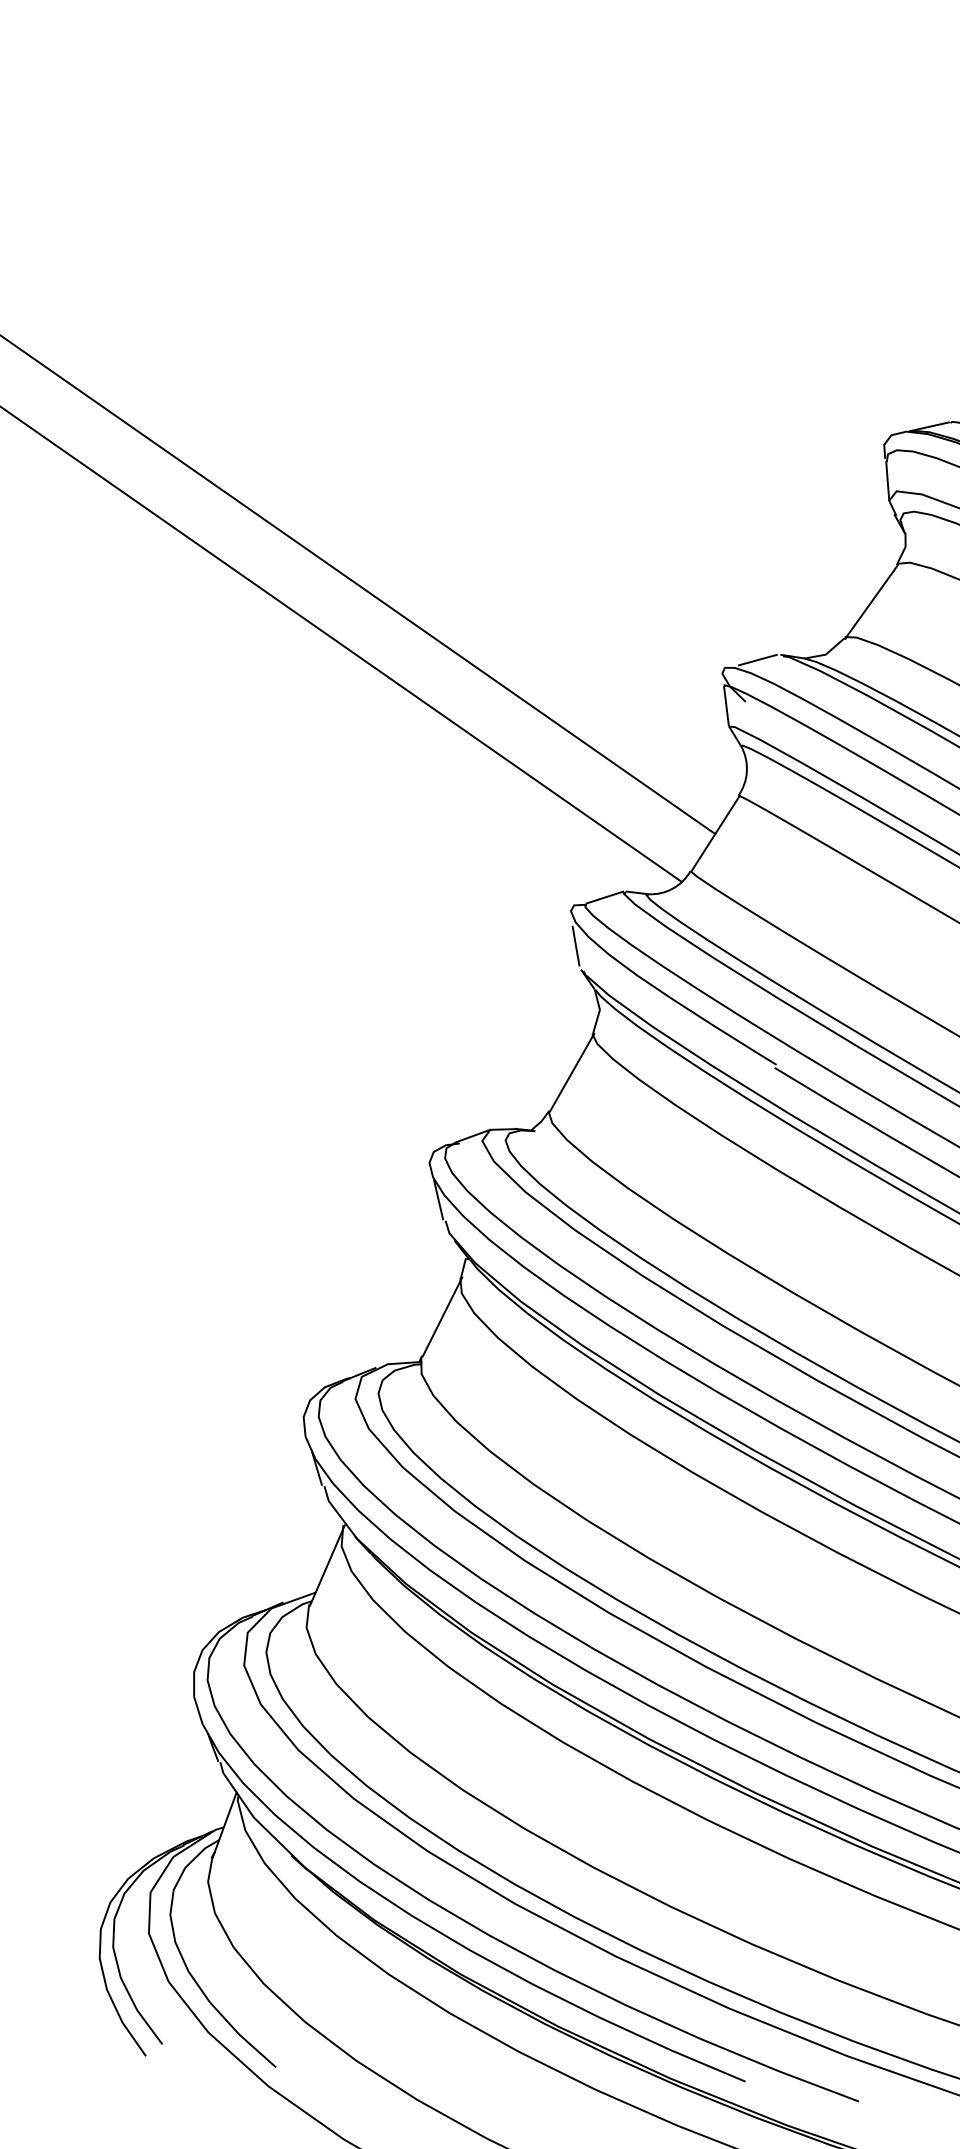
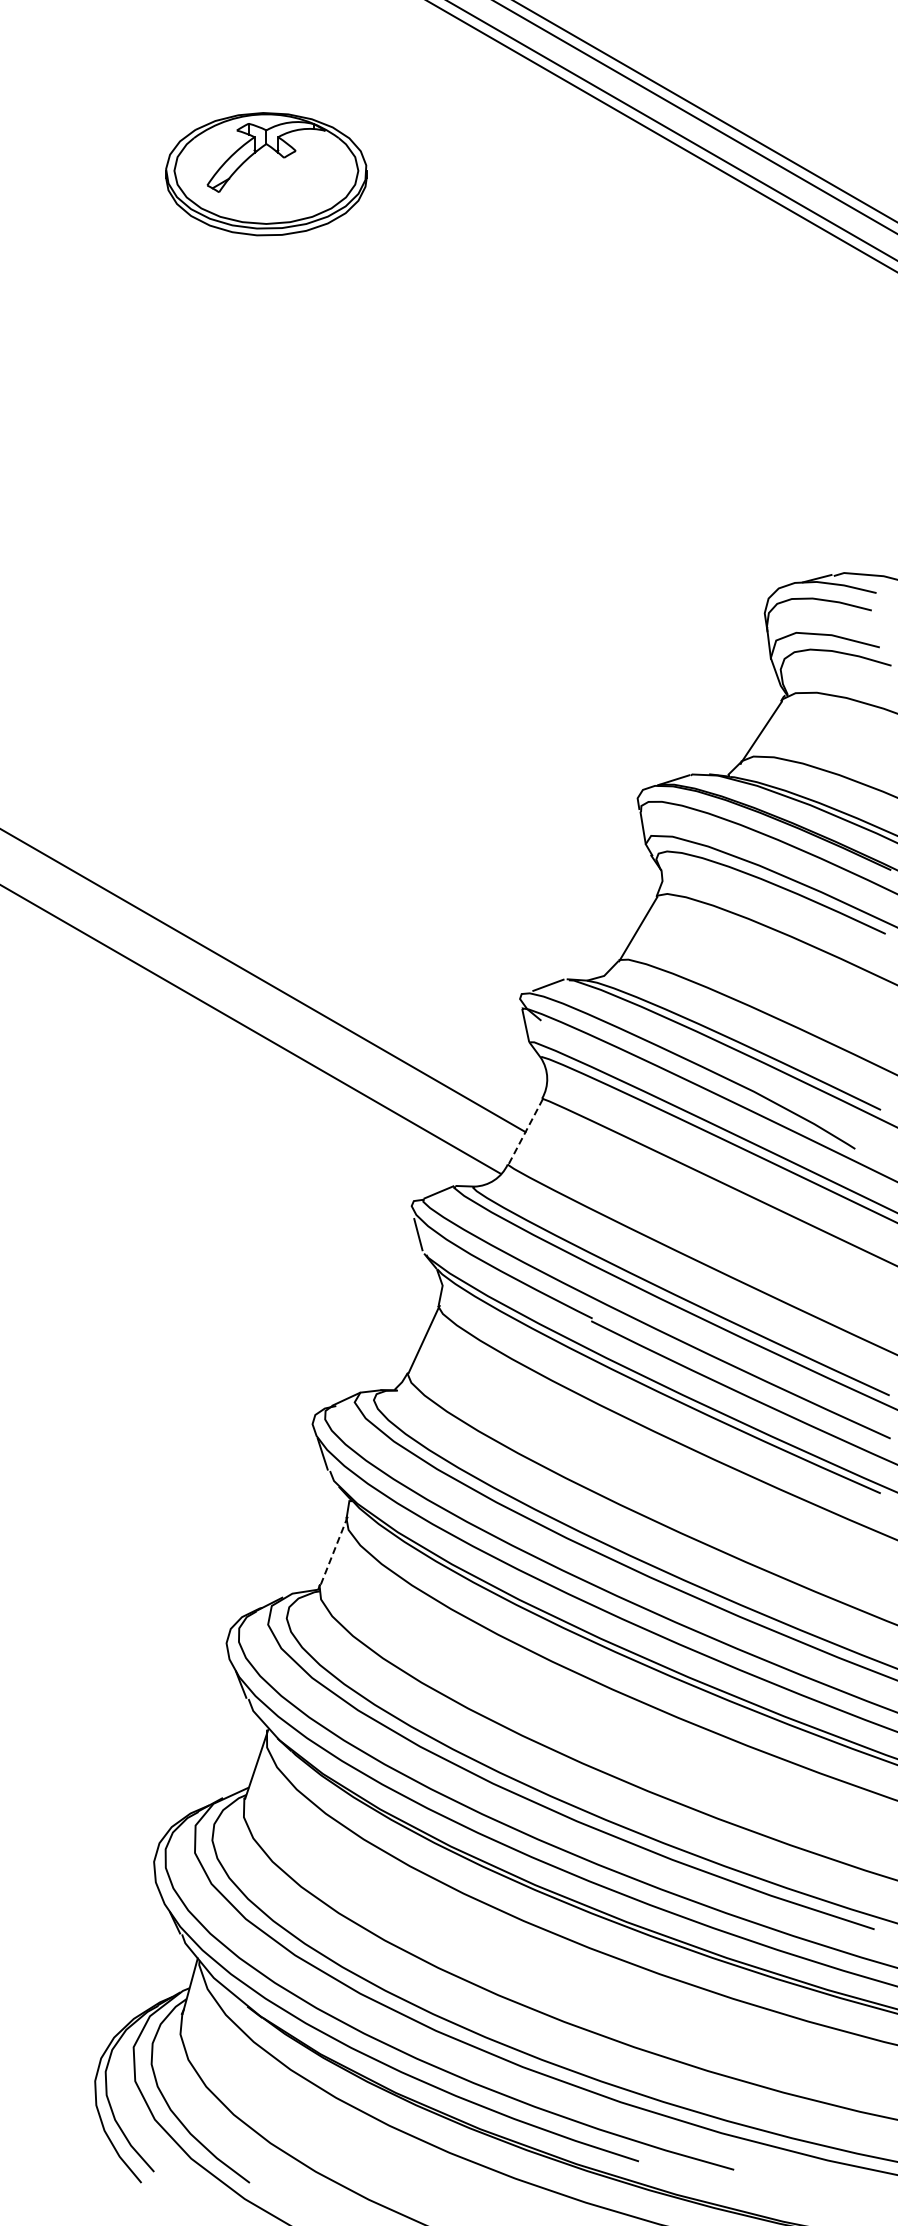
line: (715, 834) -> (525, 1132), solid -> dashed
line: (442, 1316) -> (334, 1550), solid -> dashed

